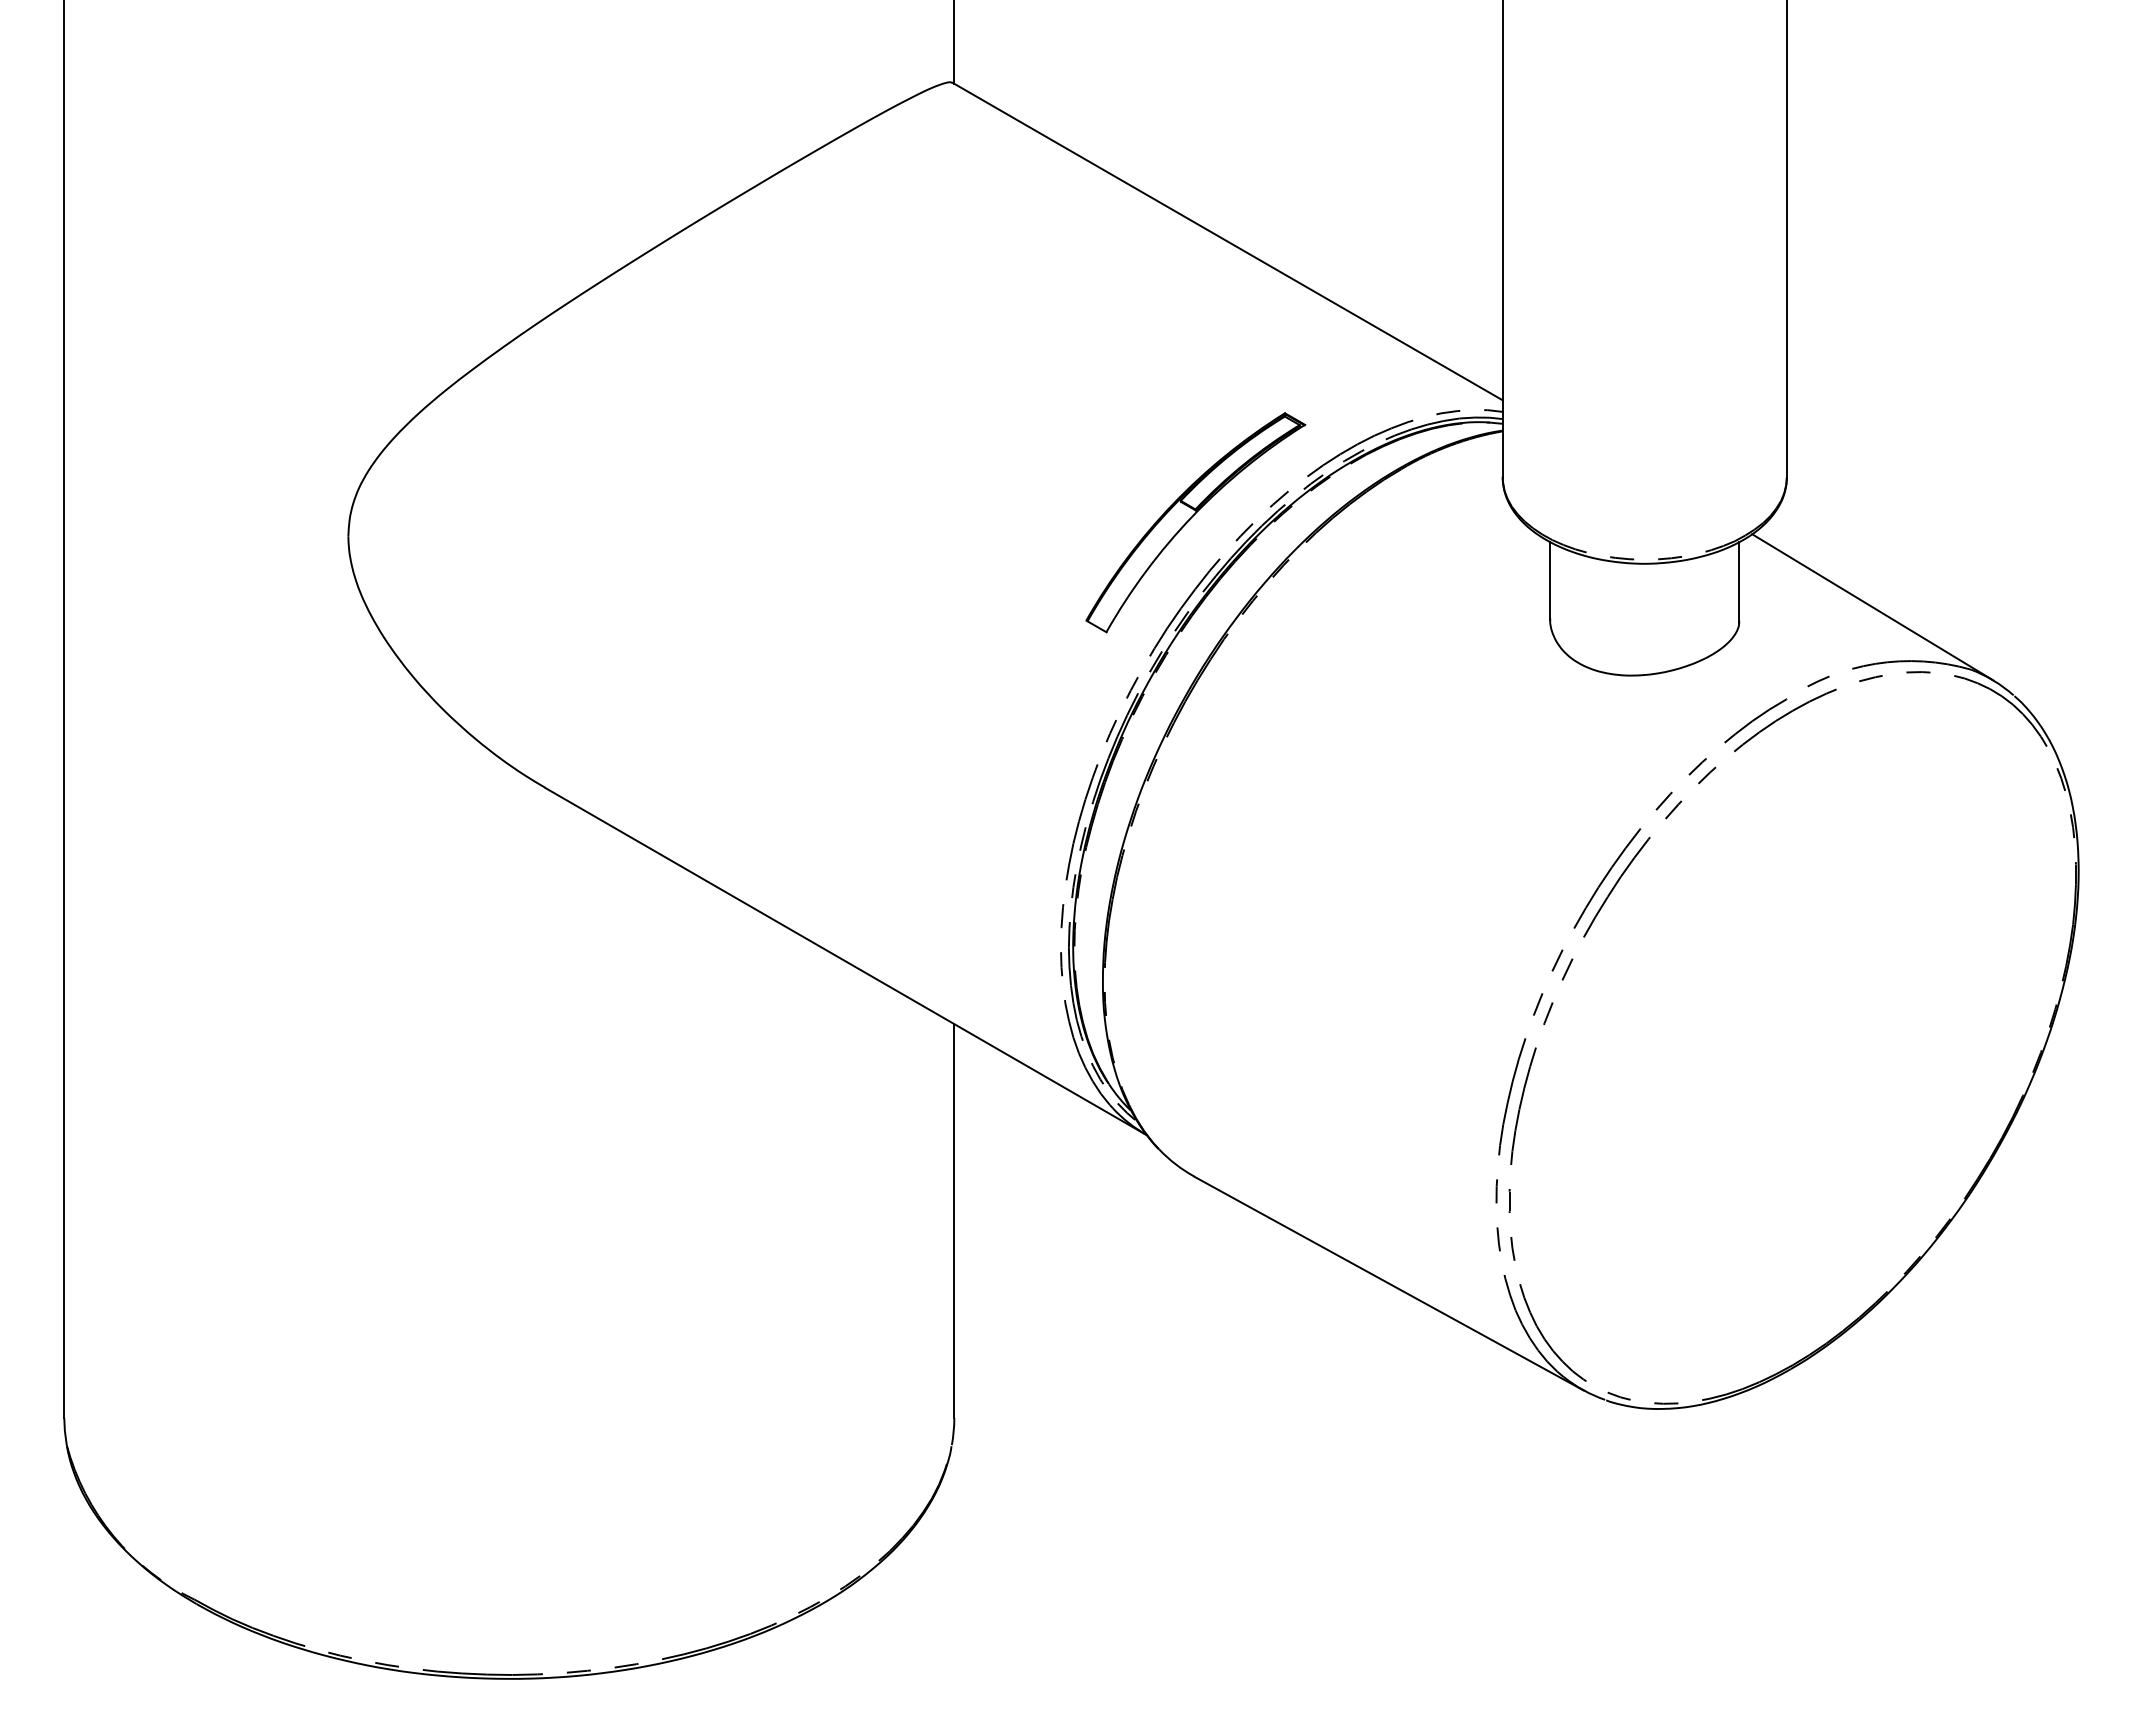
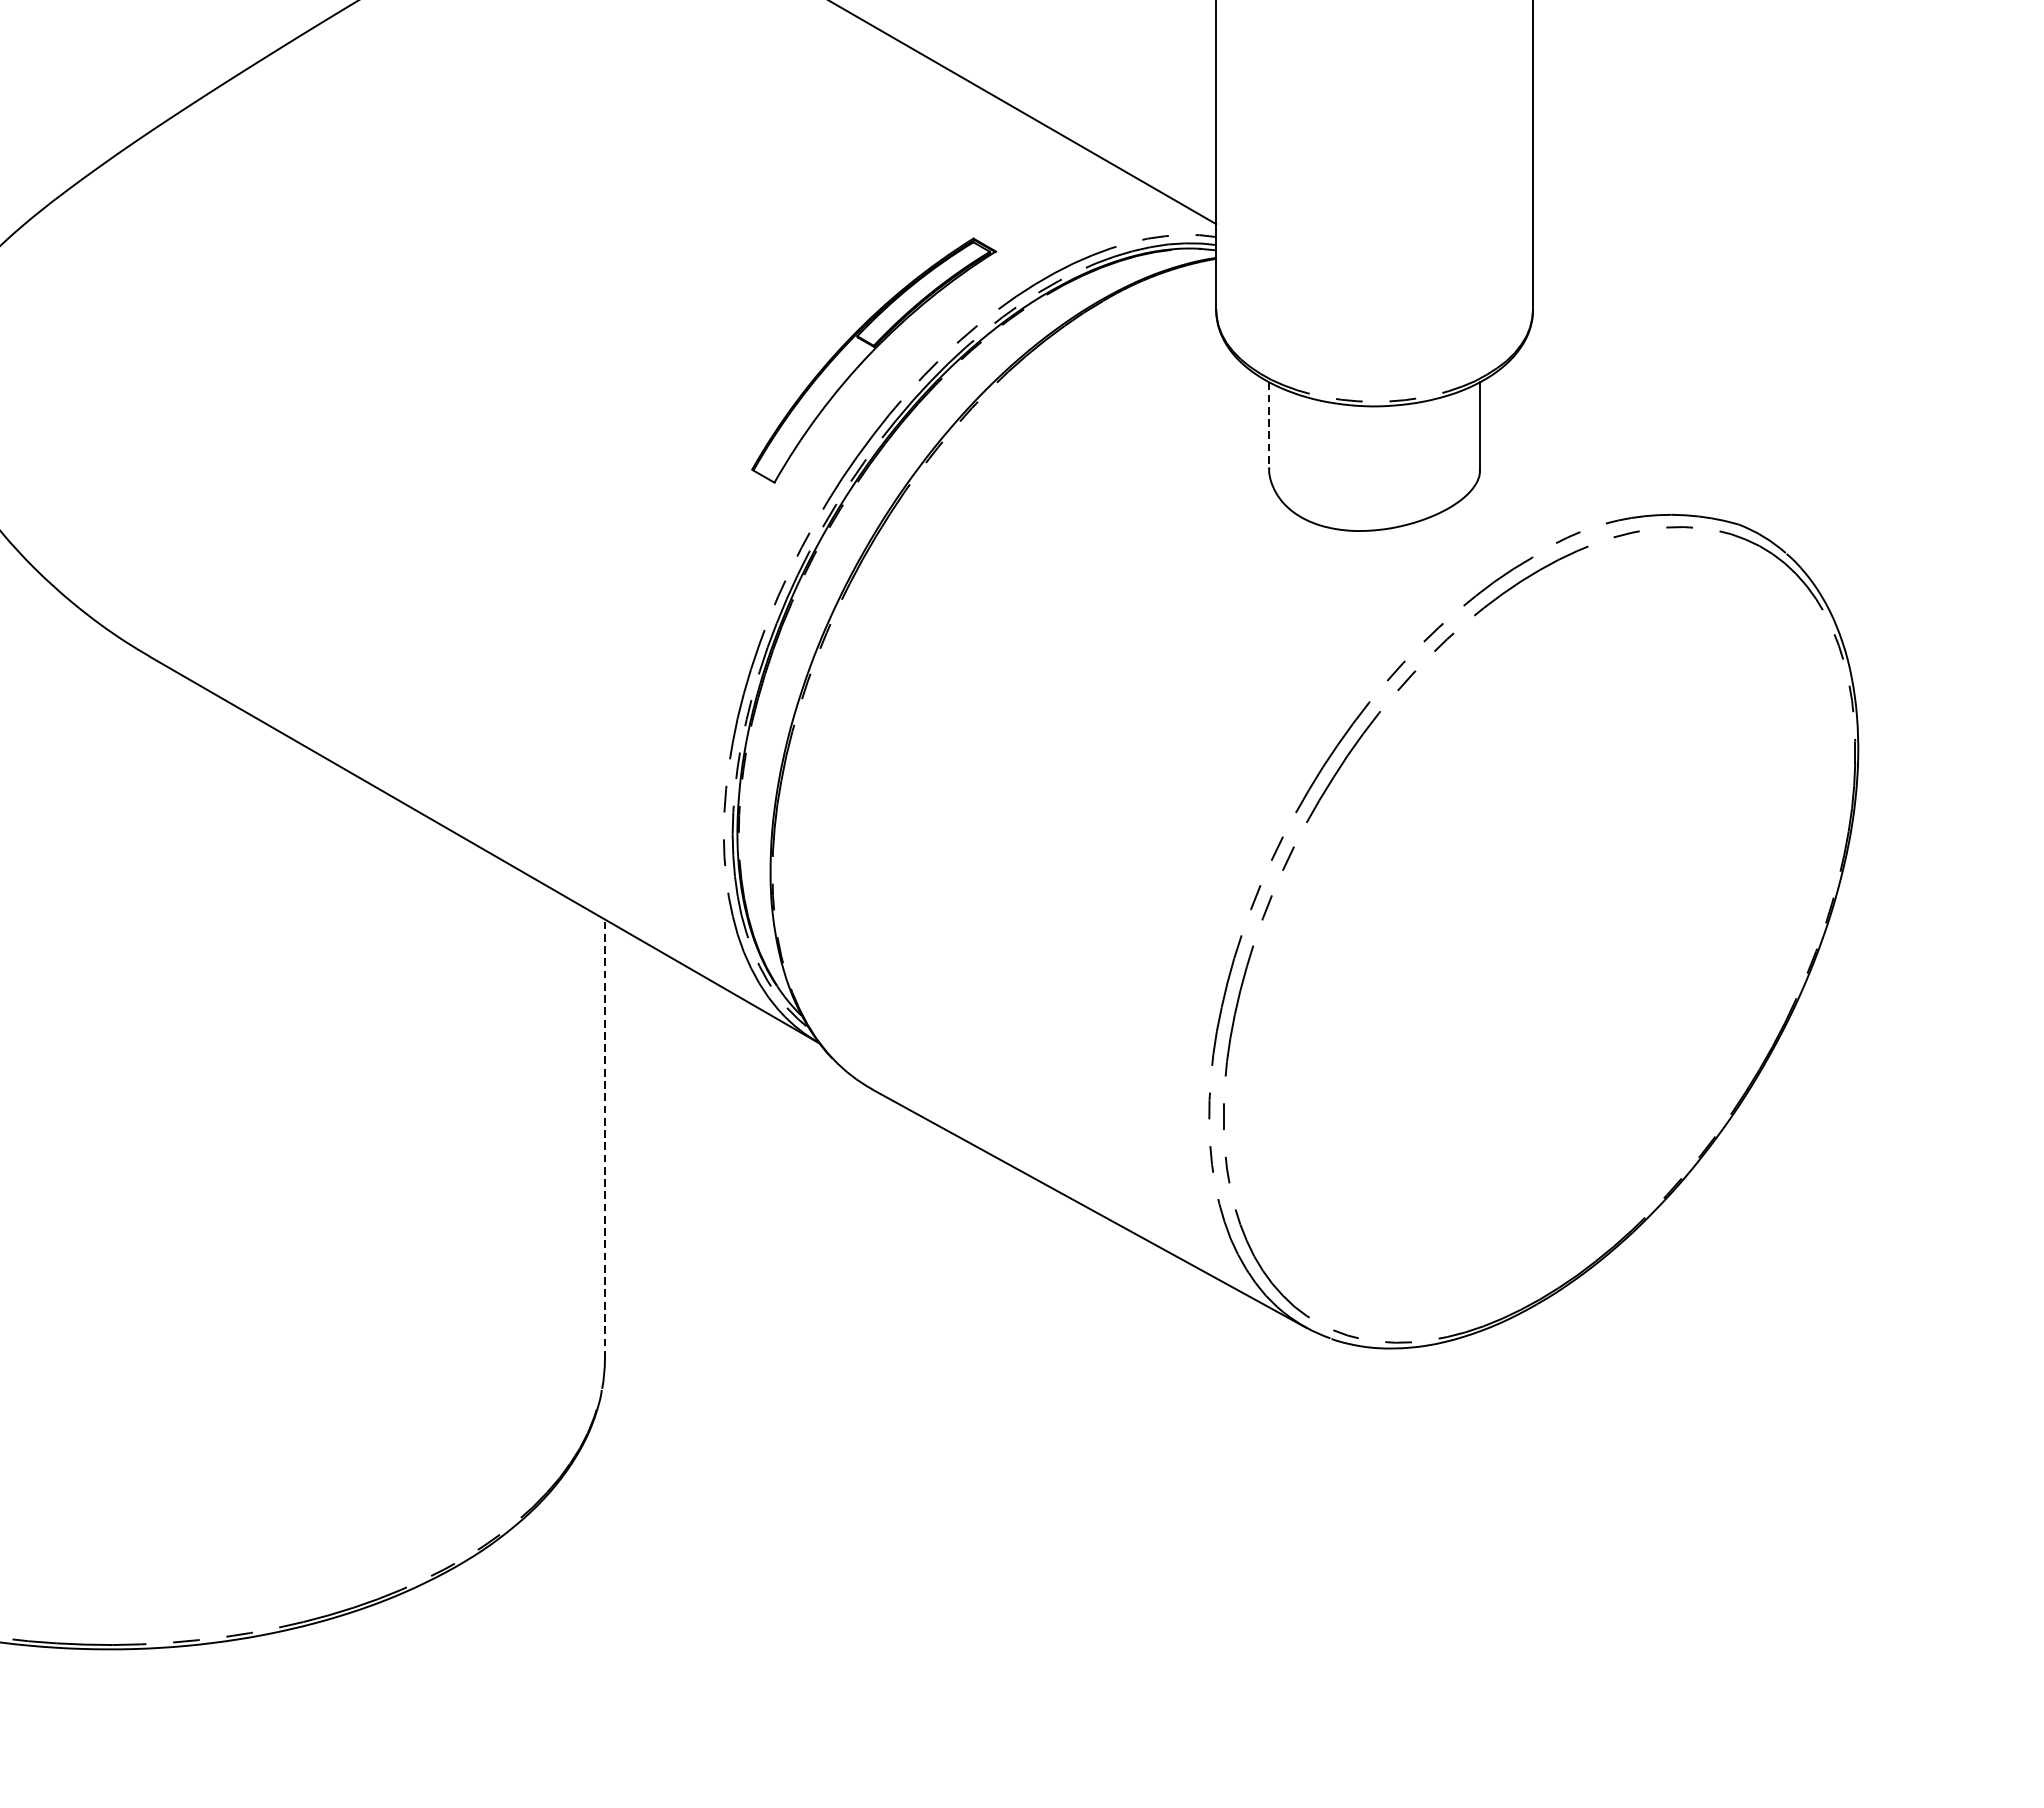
line: (1550, 580) -> (1269, 425), solid -> dashed
line: (1872, 607) -> (1628, 455), removed
line: (954, 1220) -> (605, 1138), solid -> dashed

